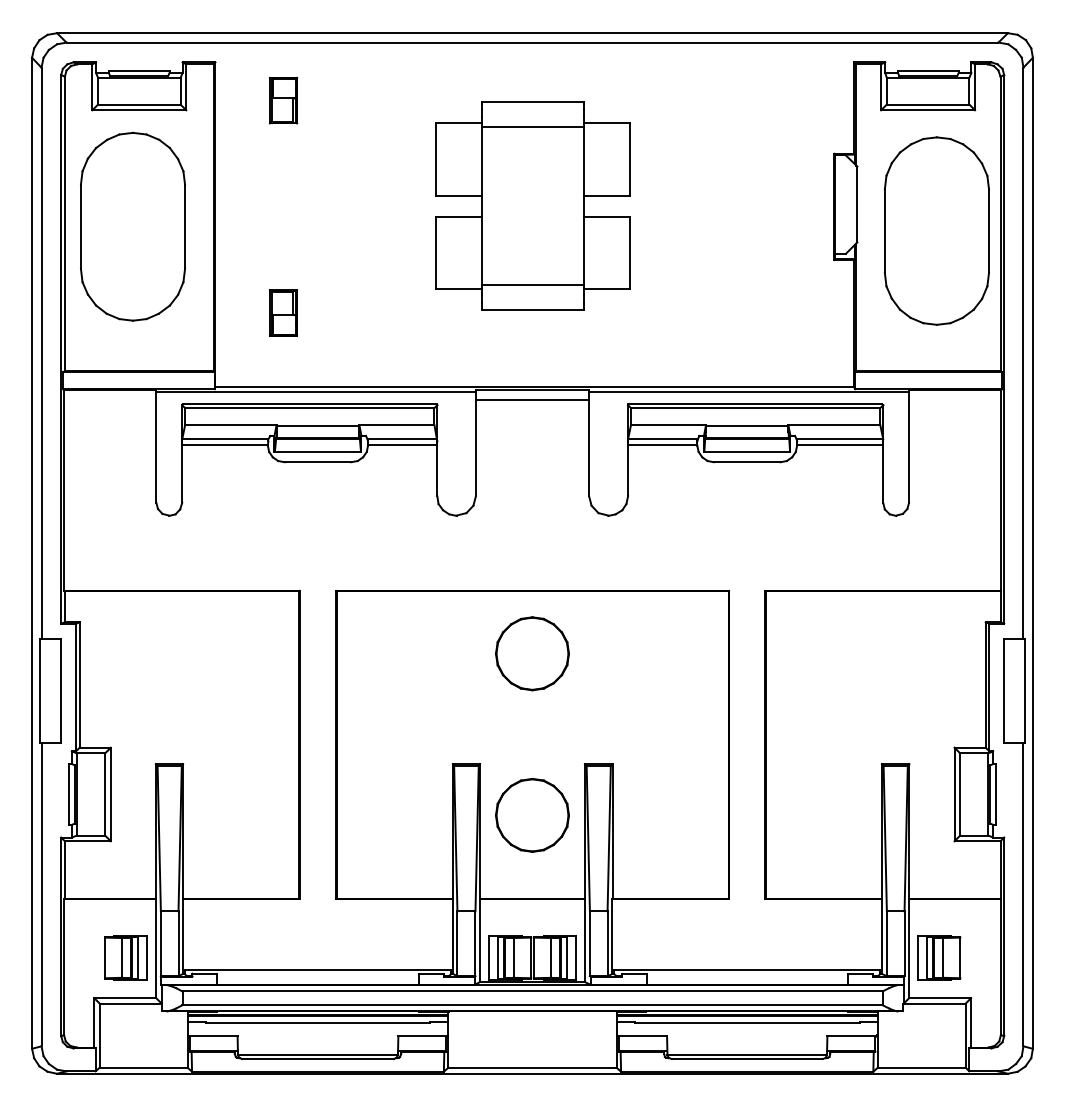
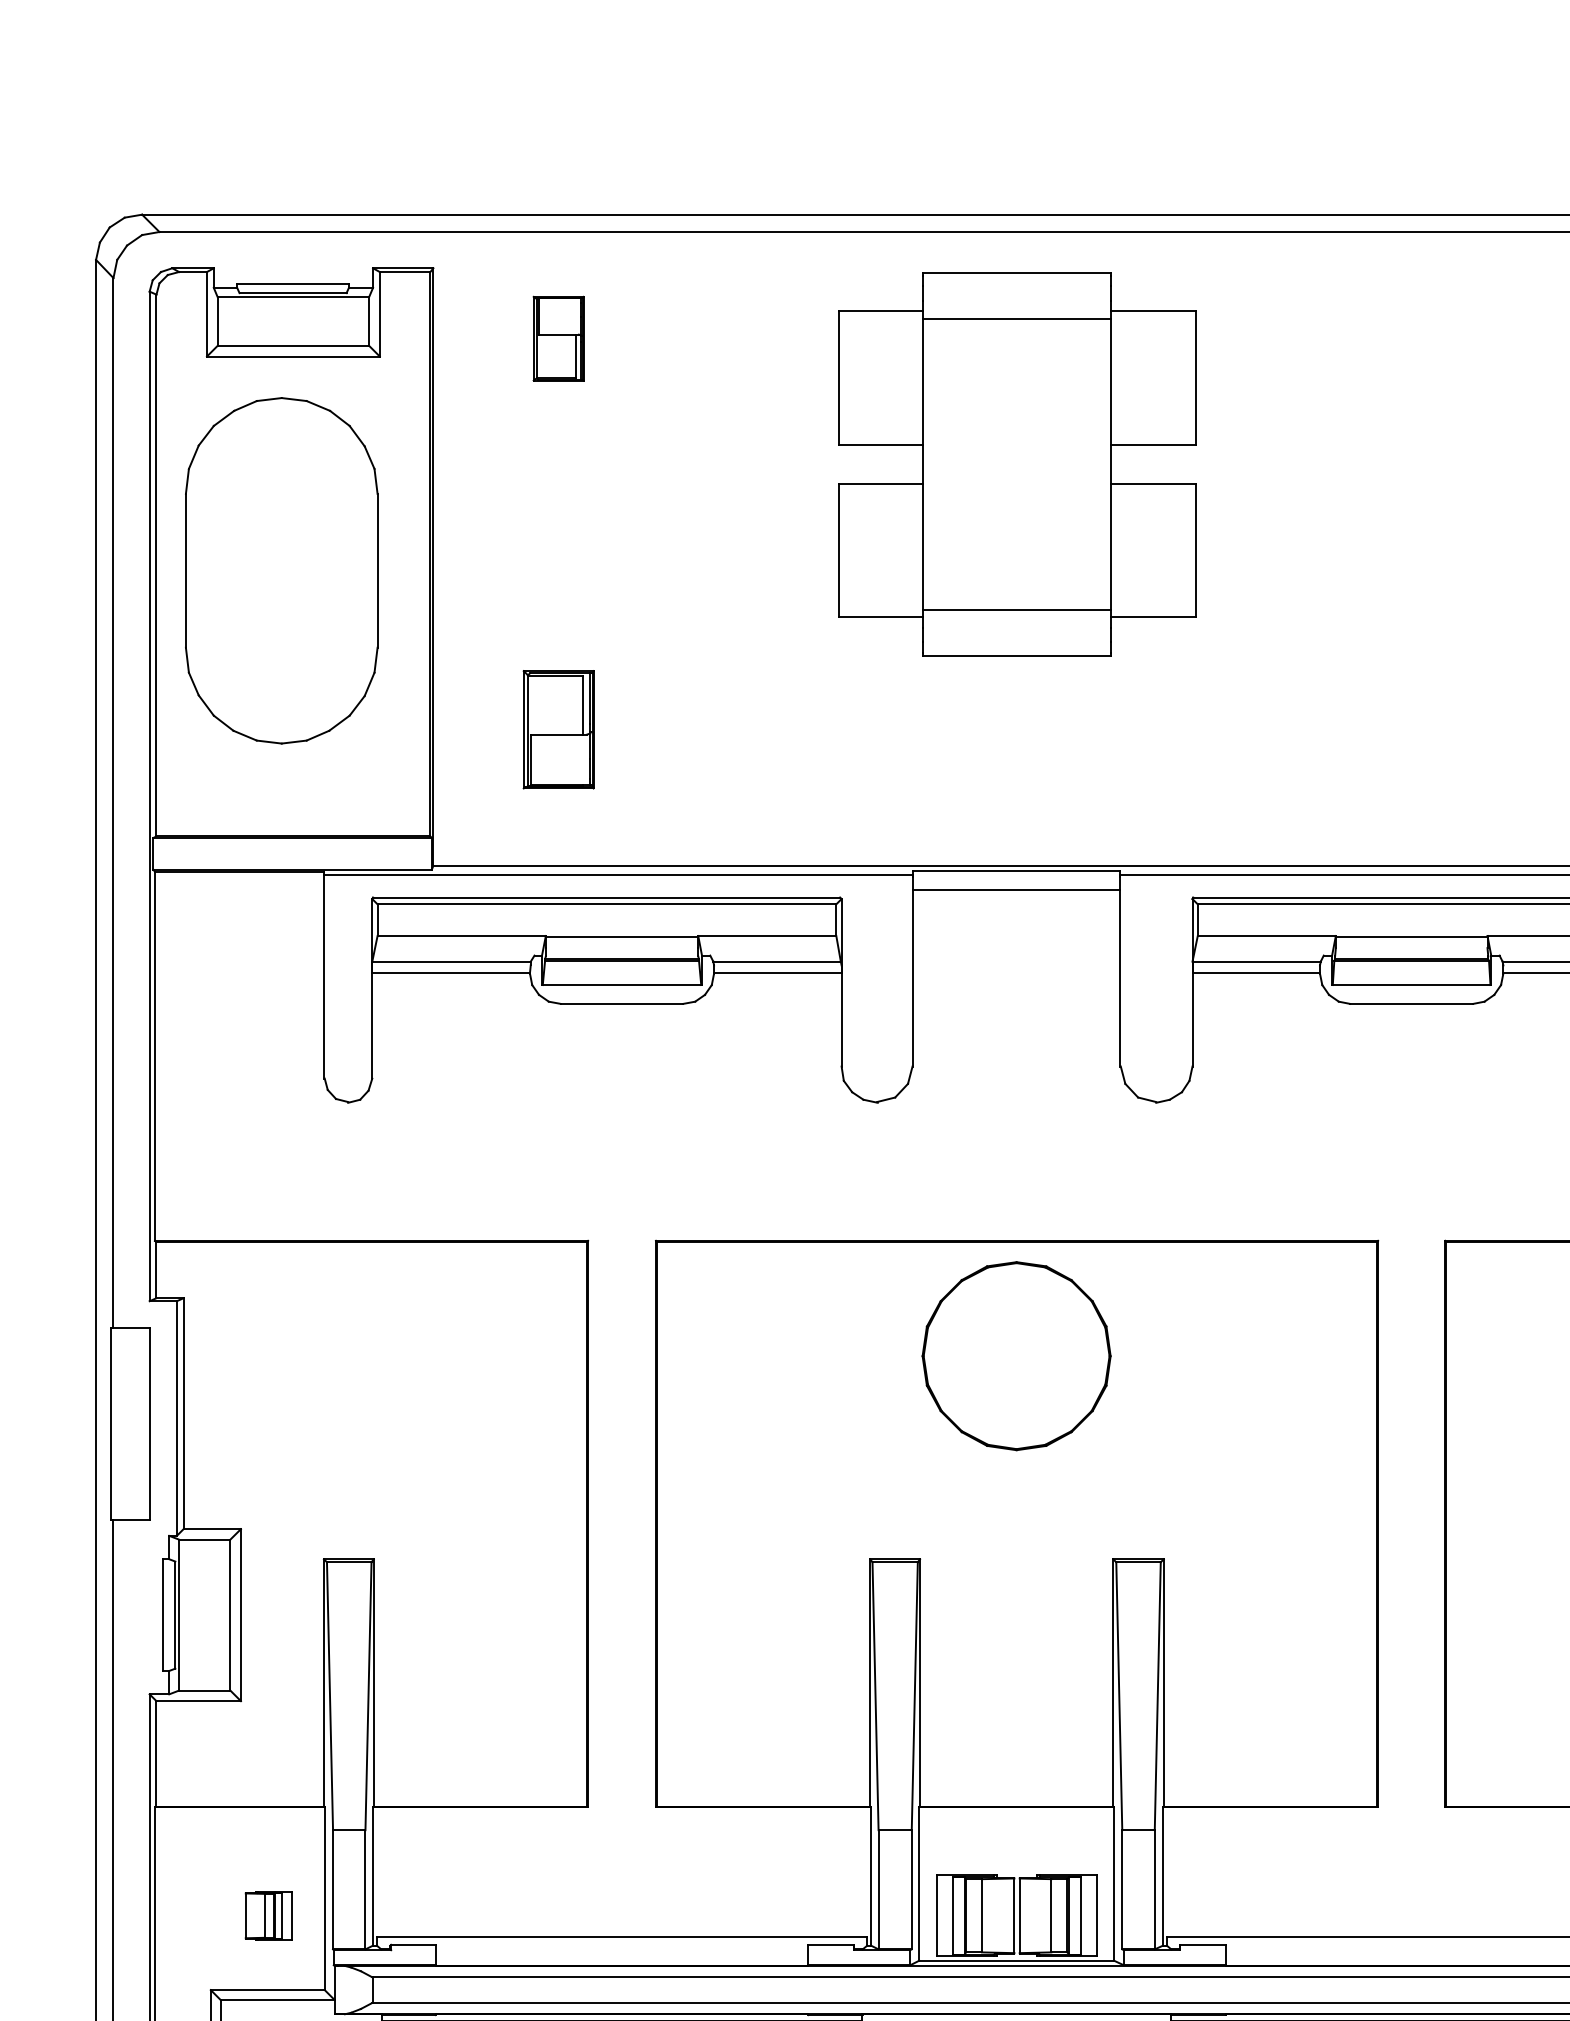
part: (532, 205) -> (1016, 463), moved
part: (283, 312) -> (558, 728), size x1.4
part: (532, 653) -> (1016, 1355), size x1.4
part: (532, 814) -> (1016, 1651), removed
part: (125, 957) -> (267, 1915), size x0.6

